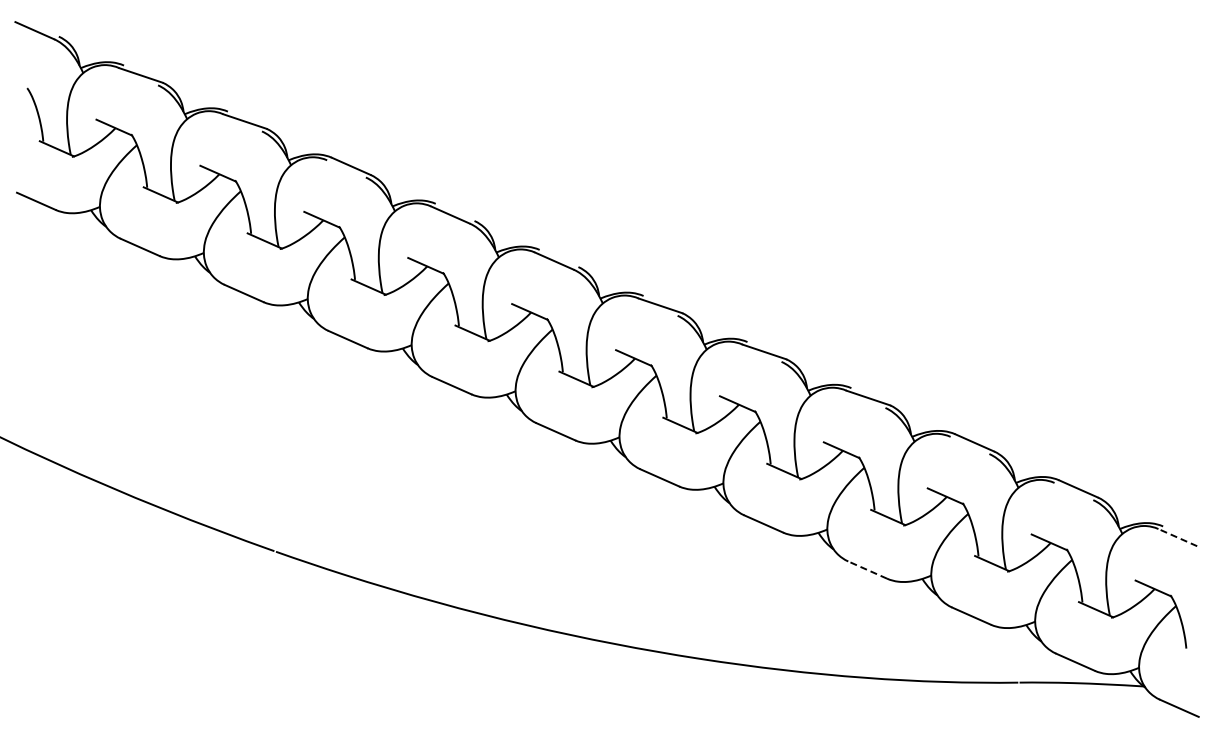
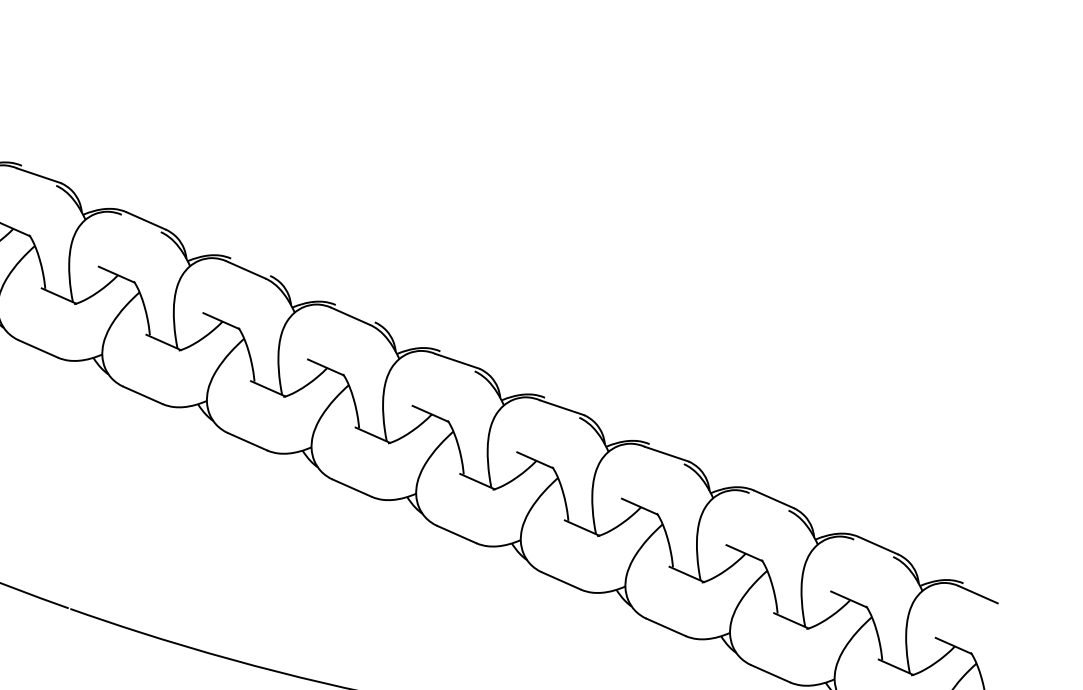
line: (1177, 537) -> (977, 594), dashed -> solid
line: (867, 569) -> (665, 626), dashed -> solid

